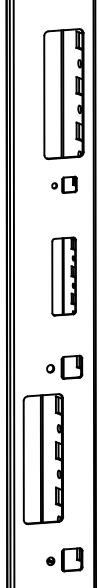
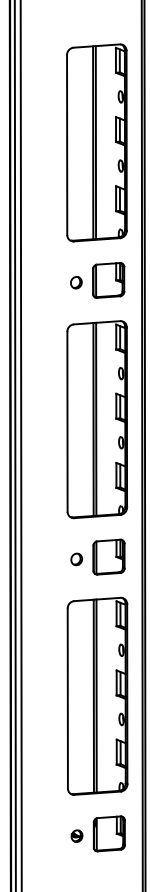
part: (64, 184) -> (97, 279), size x1.43
part: (63, 276) -> (96, 419), size x1.67
part: (43, 459) -> (97, 696), moved
part: (64, 559) -> (97, 833), moved

